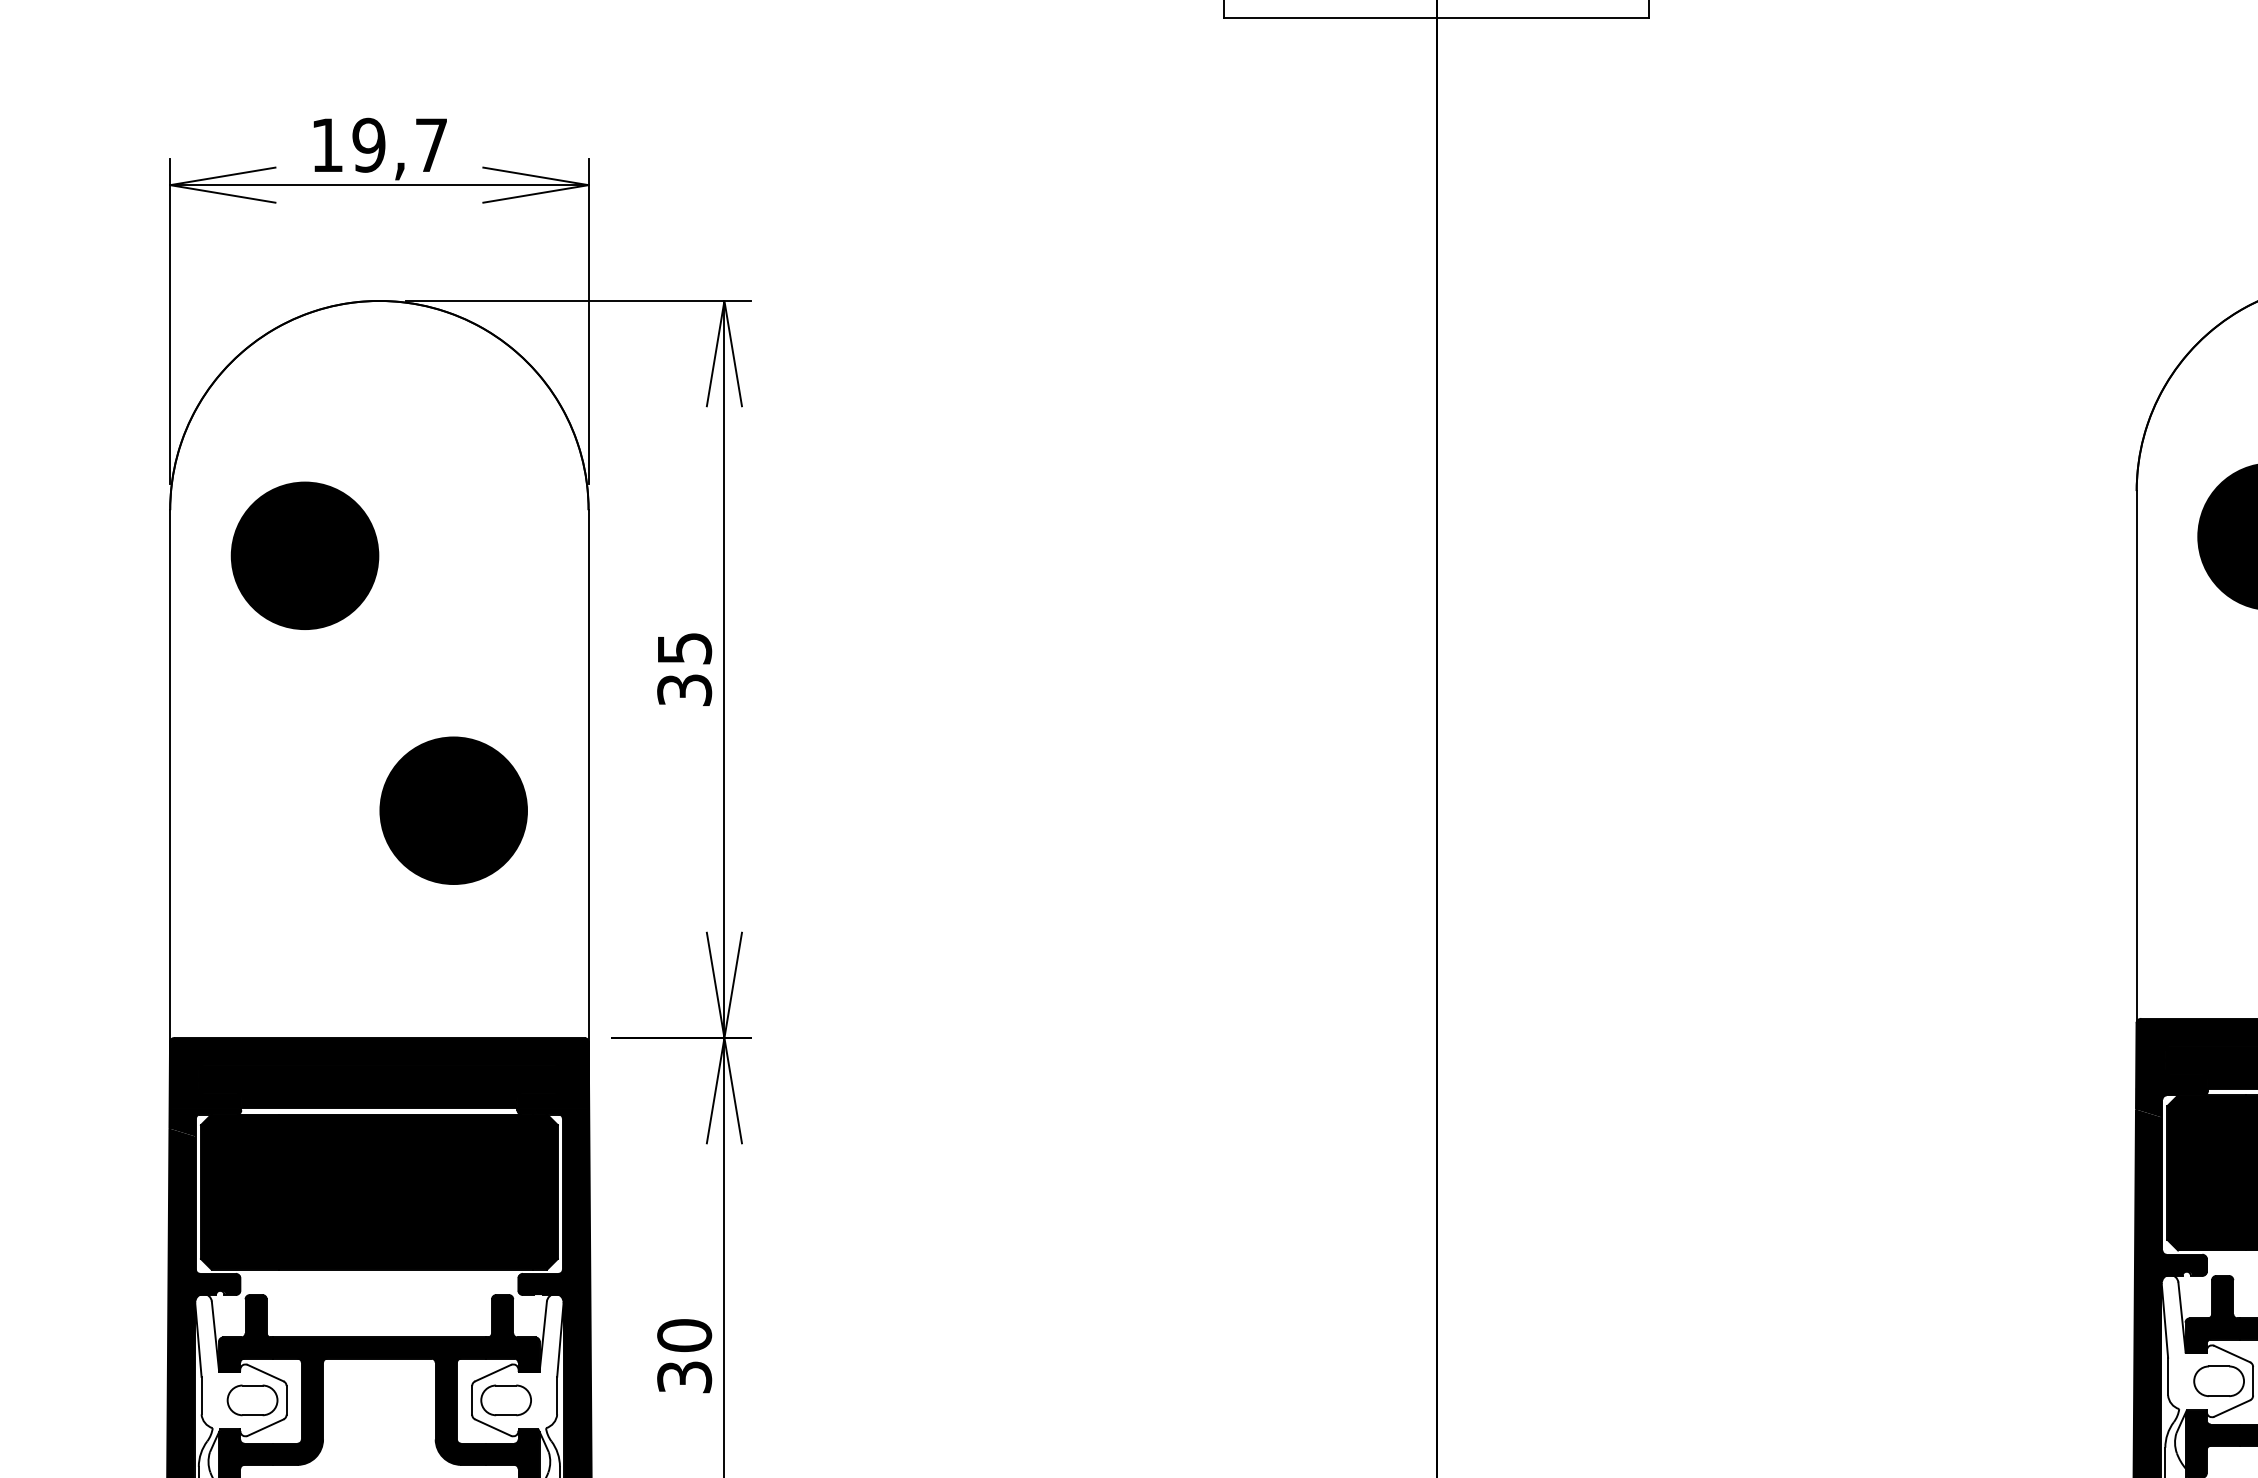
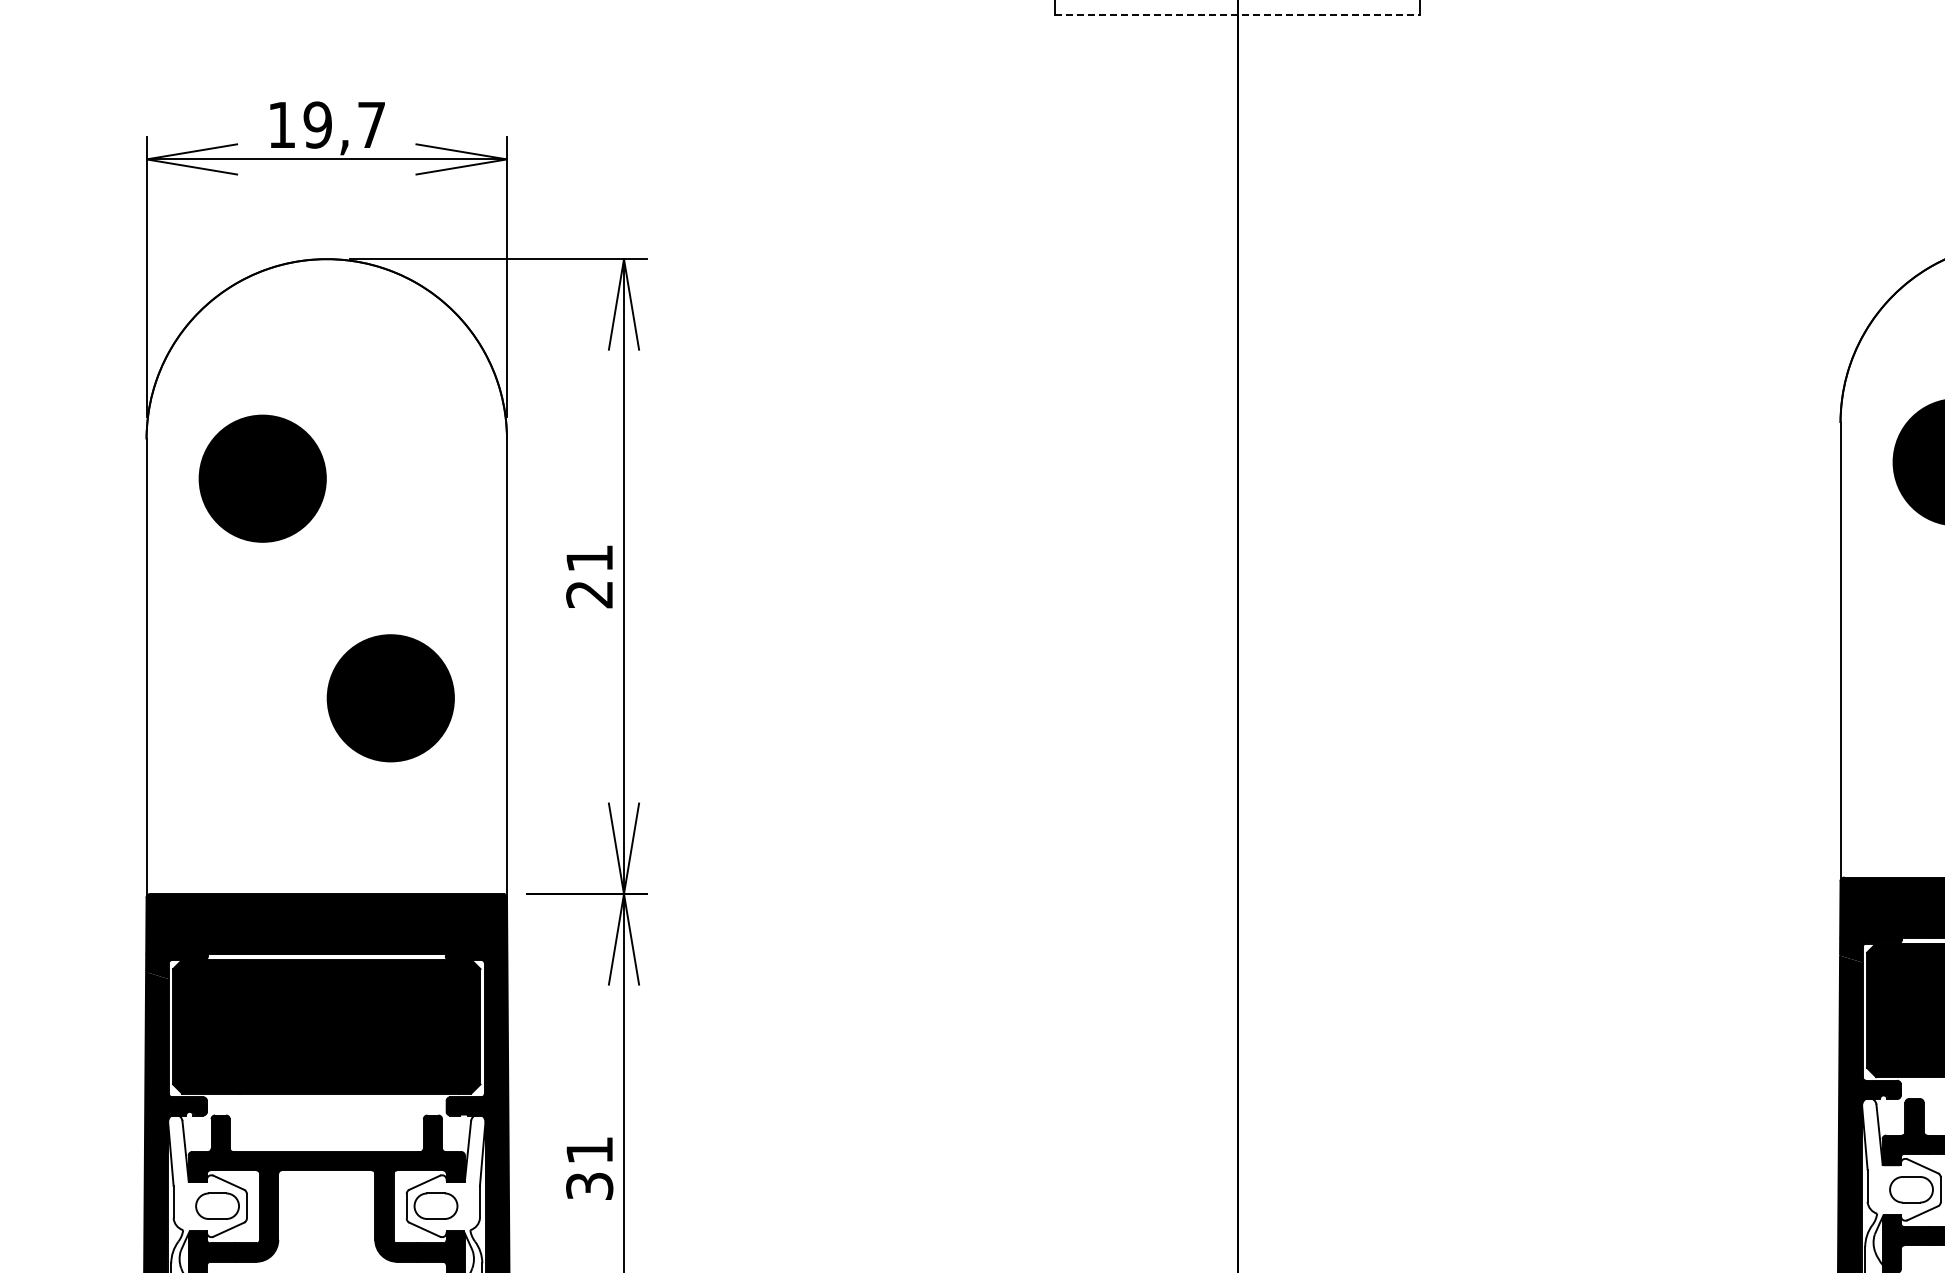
line: (1436, 18) -> (1237, 15), solid -> dashed
text: (684, 669) -> (589, 576), 35 -> 21
text: (684, 1335) -> (589, 1150), 30 -> 31

